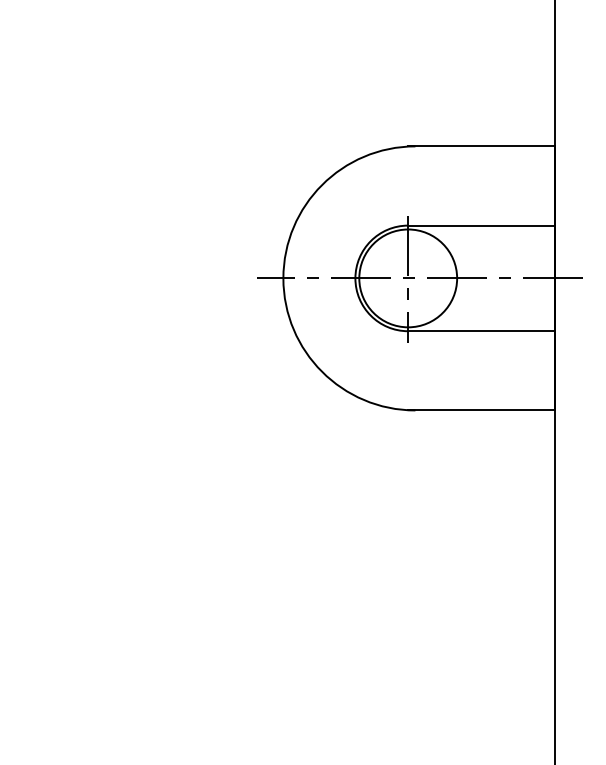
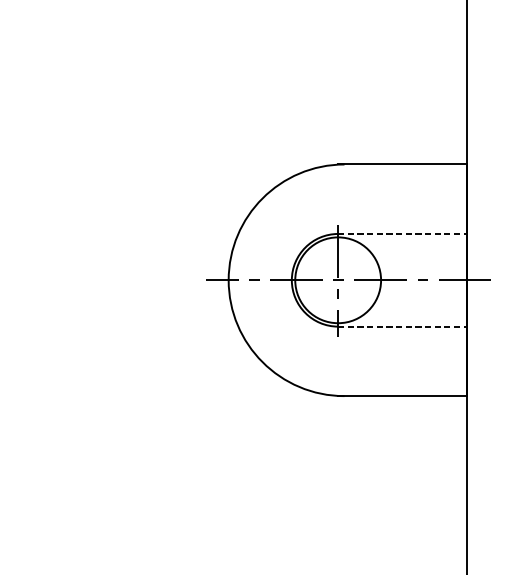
line: (481, 225) -> (402, 233), solid -> dashed
line: (481, 331) -> (402, 326), solid -> dashed

